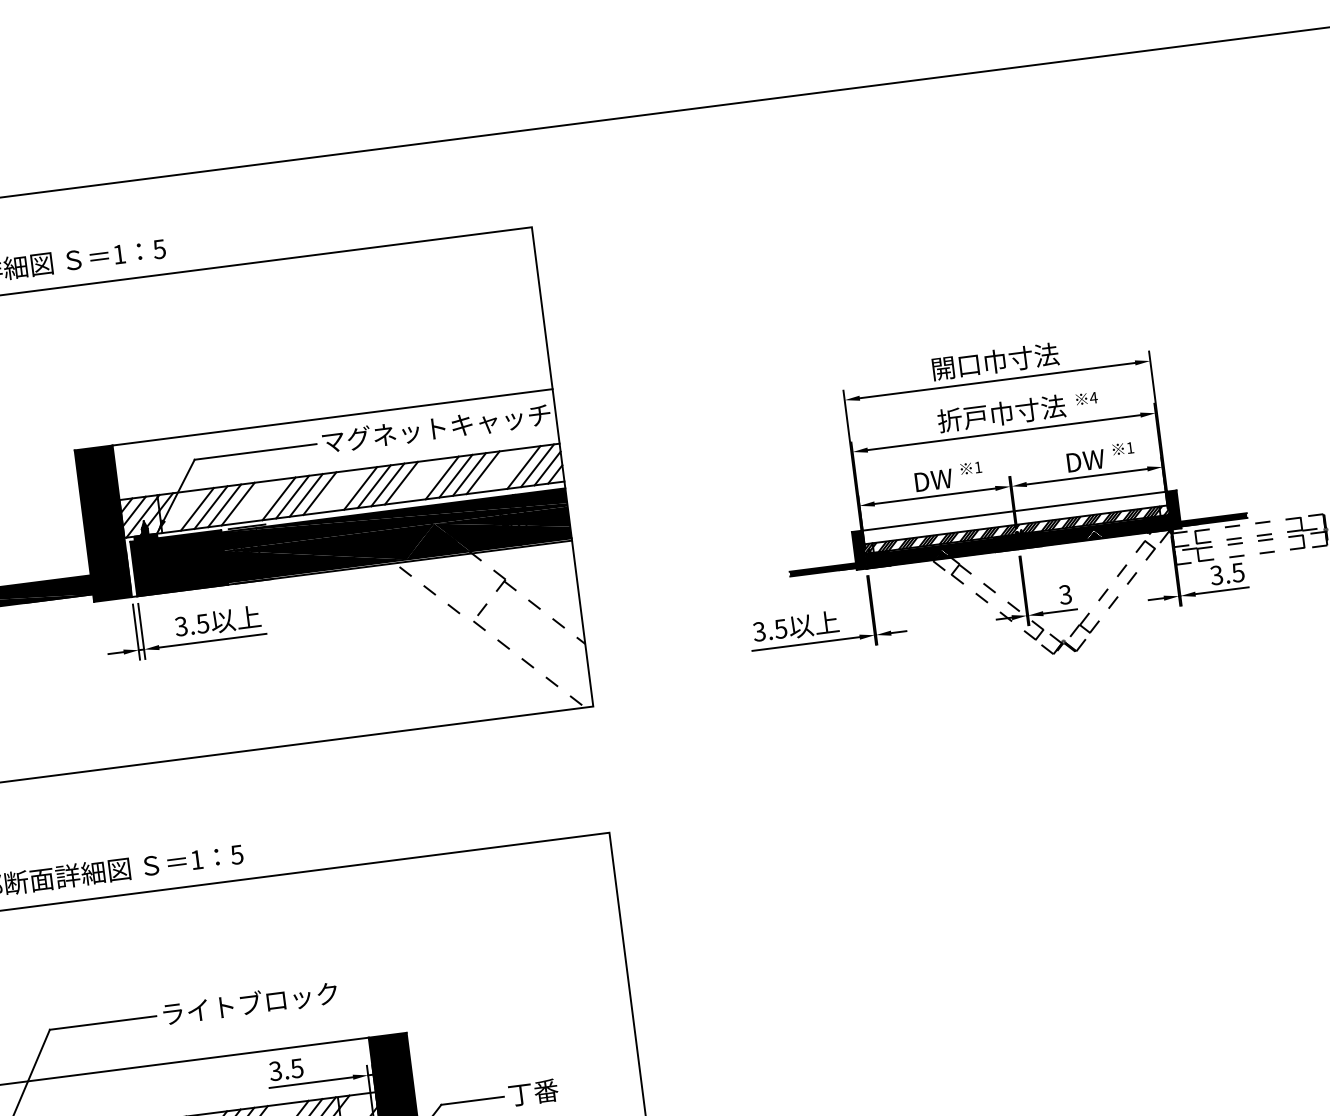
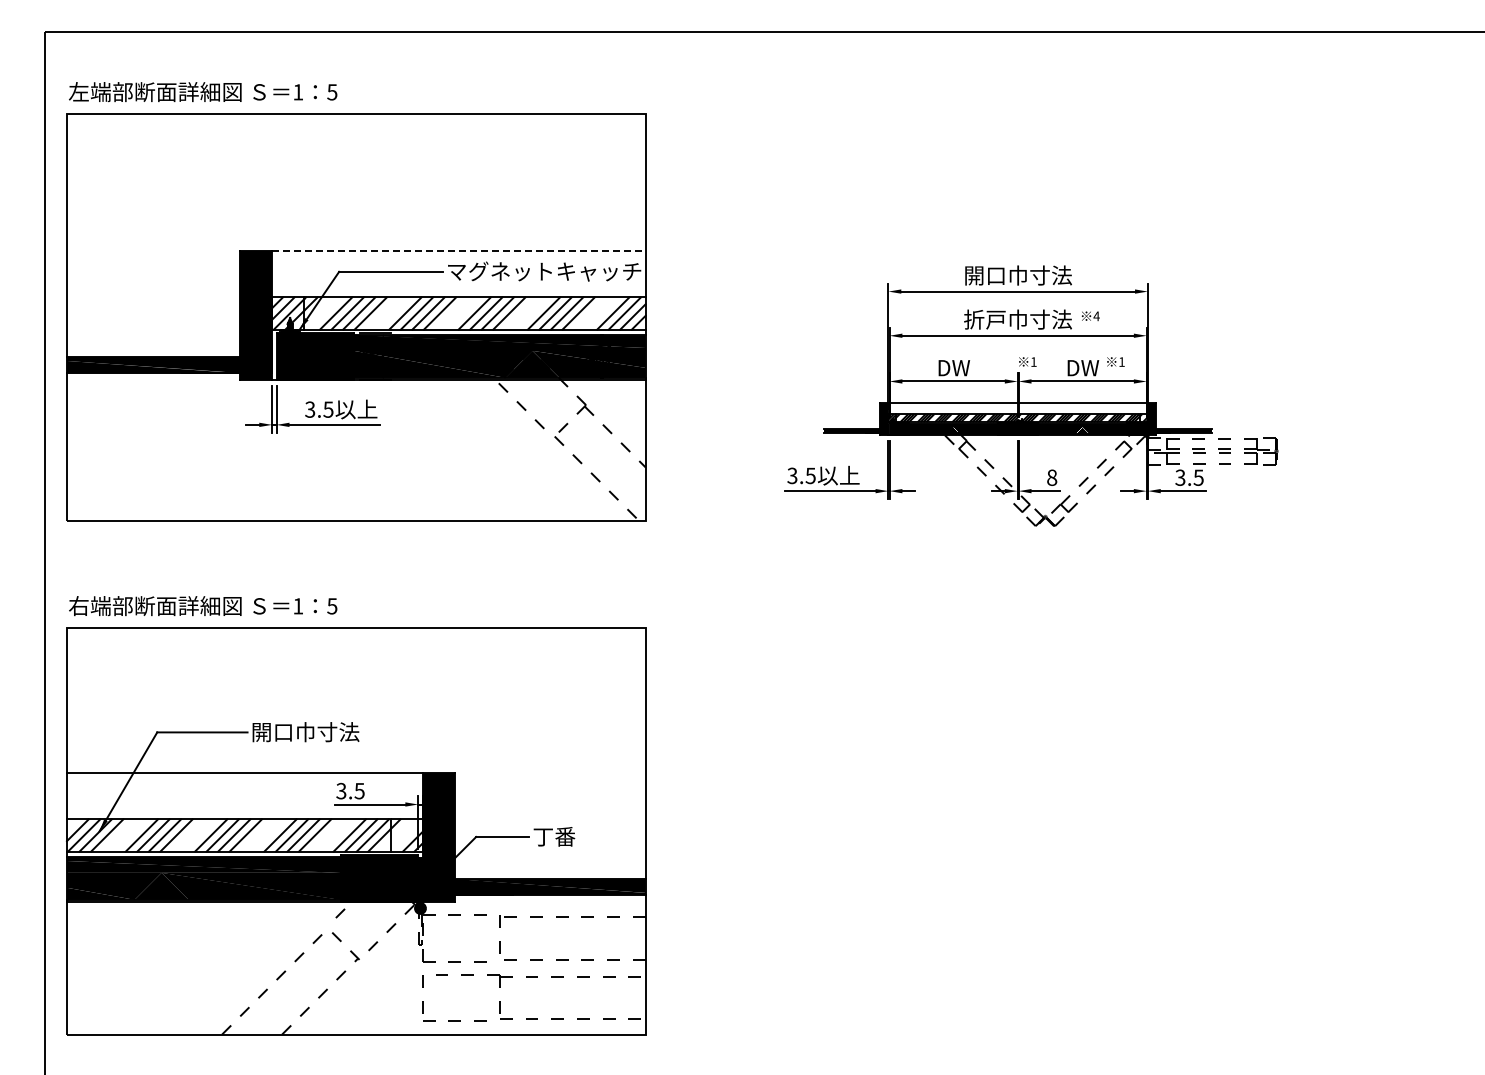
line: (332, 417) -> (458, 251), solid -> dashed
text: (970, 467) -> (1027, 361), moved
text: (1065, 594) -> (1052, 477), 3 -> 8
text: (249, 1003) -> (326, 731), ライトブロック -> 開口巾寸法

